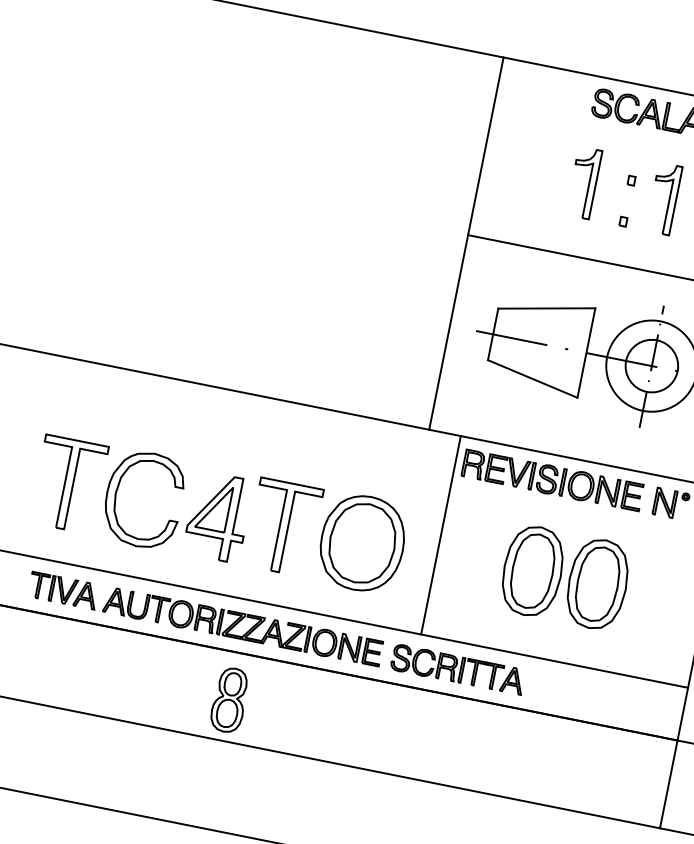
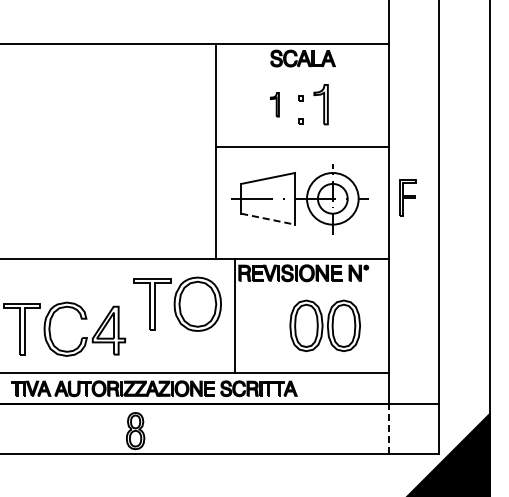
part: (583, 182) -> (274, 104), size x0.6
line: (533, 379) -> (268, 219), solid -> dashed
part: (327, 534) -> (177, 303), moved
part: (564, 576) -> (324, 325), moved
line: (668, 783) -> (388, 428), solid -> dashed

